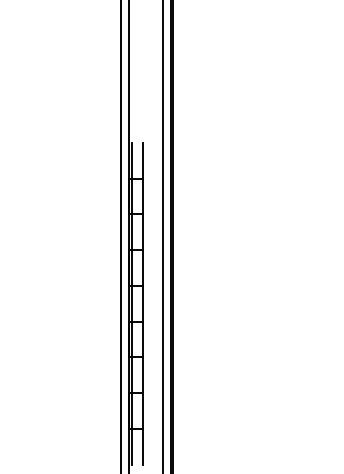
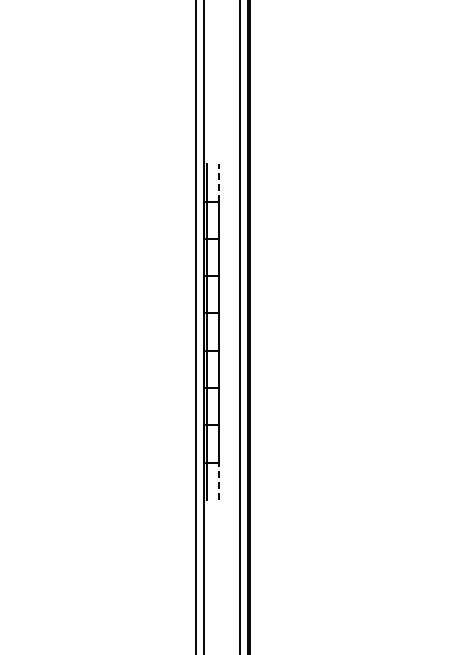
line: (142, 160) -> (218, 182), solid -> dashed
line: (142, 446) -> (218, 481), solid -> dashed

